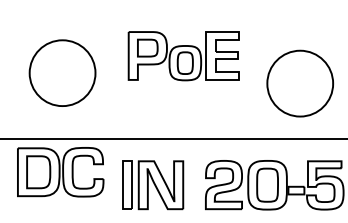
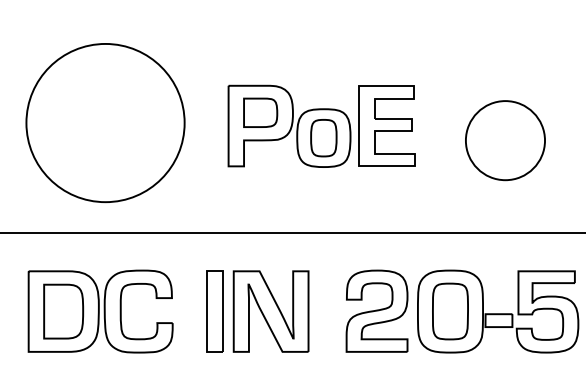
part: (183, 56) -> (320, 126), moved
circle: (62, 73) -> (105, 123), size x1.43
circle: (299, 83) -> (504, 140), size x0.71
part: (60, 172) -> (100, 312), moved

